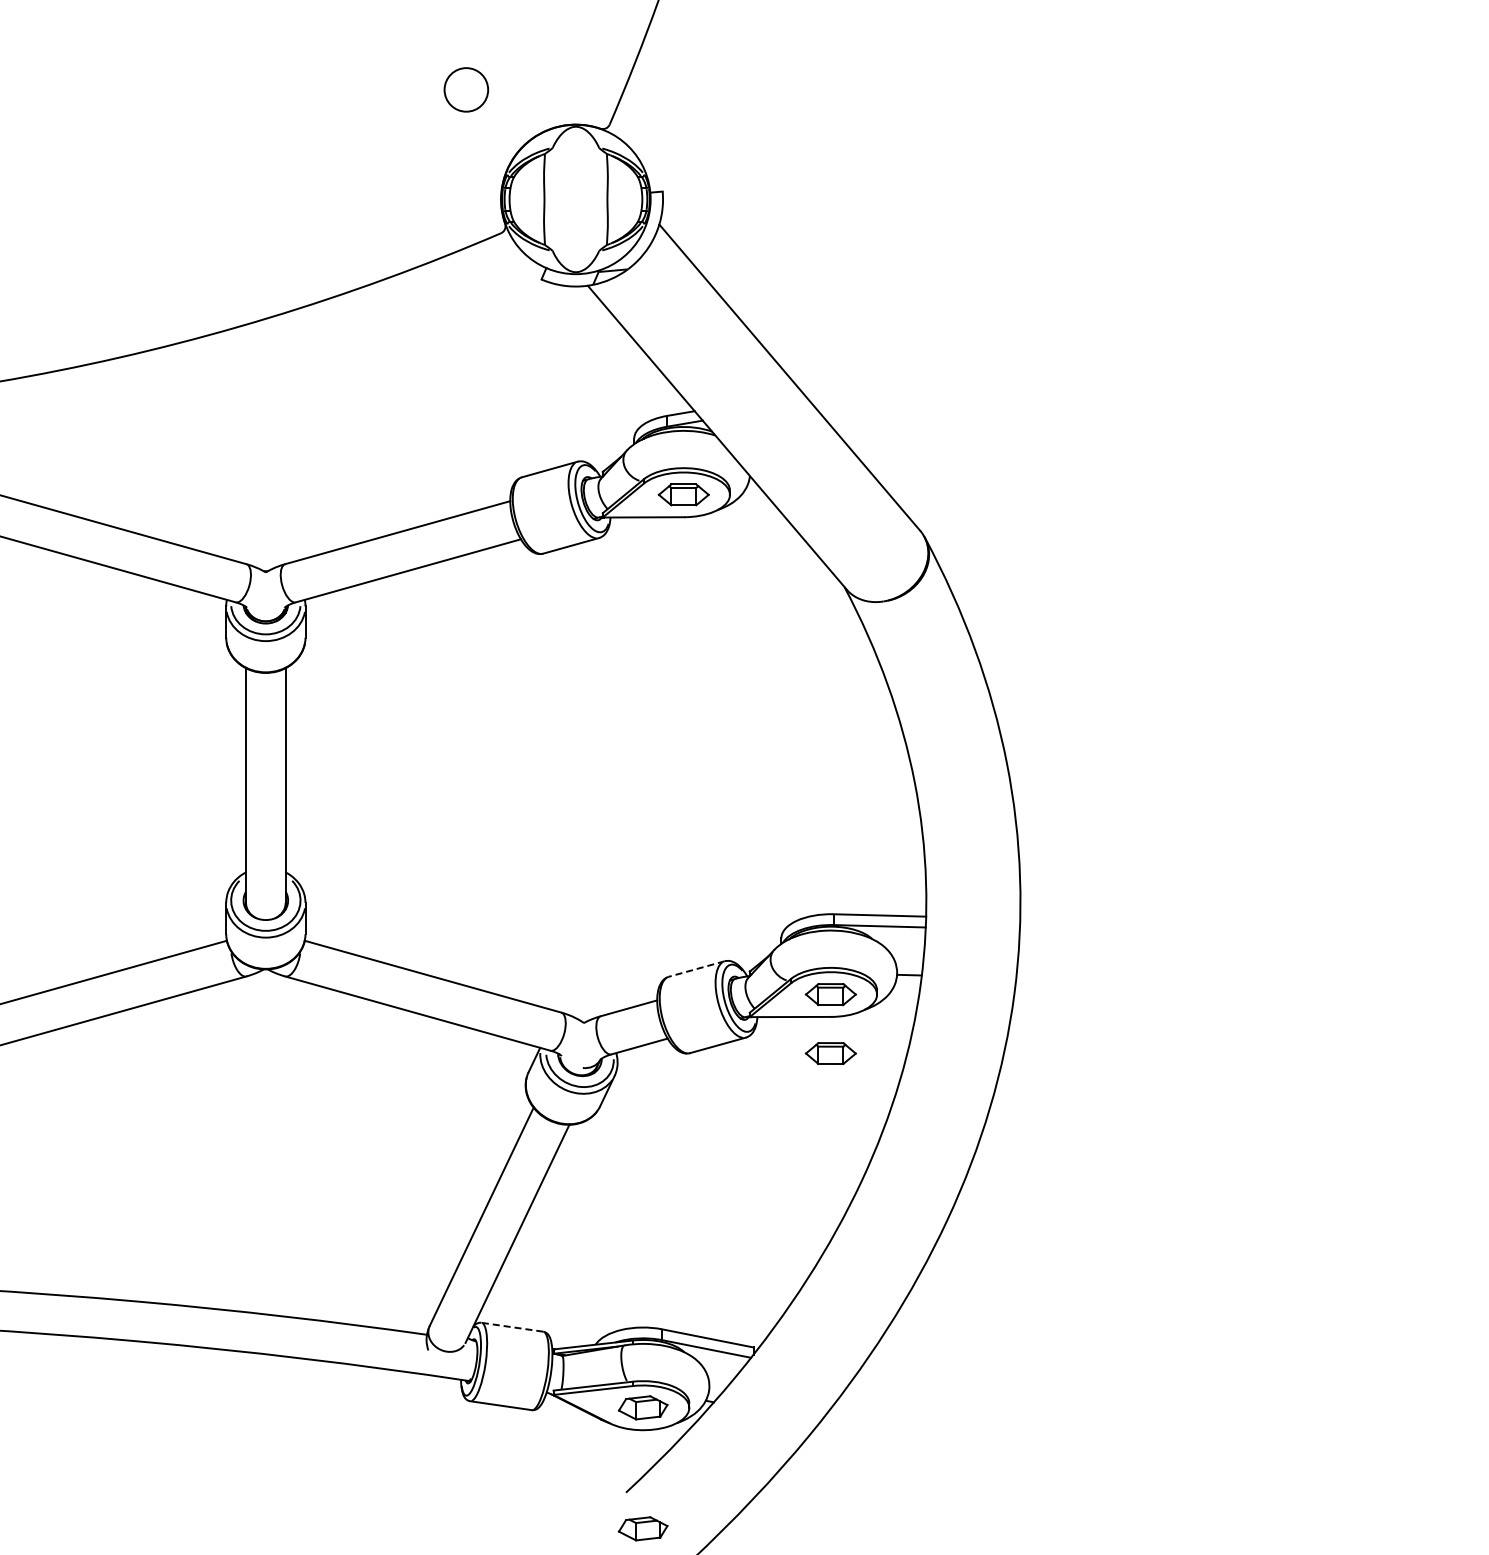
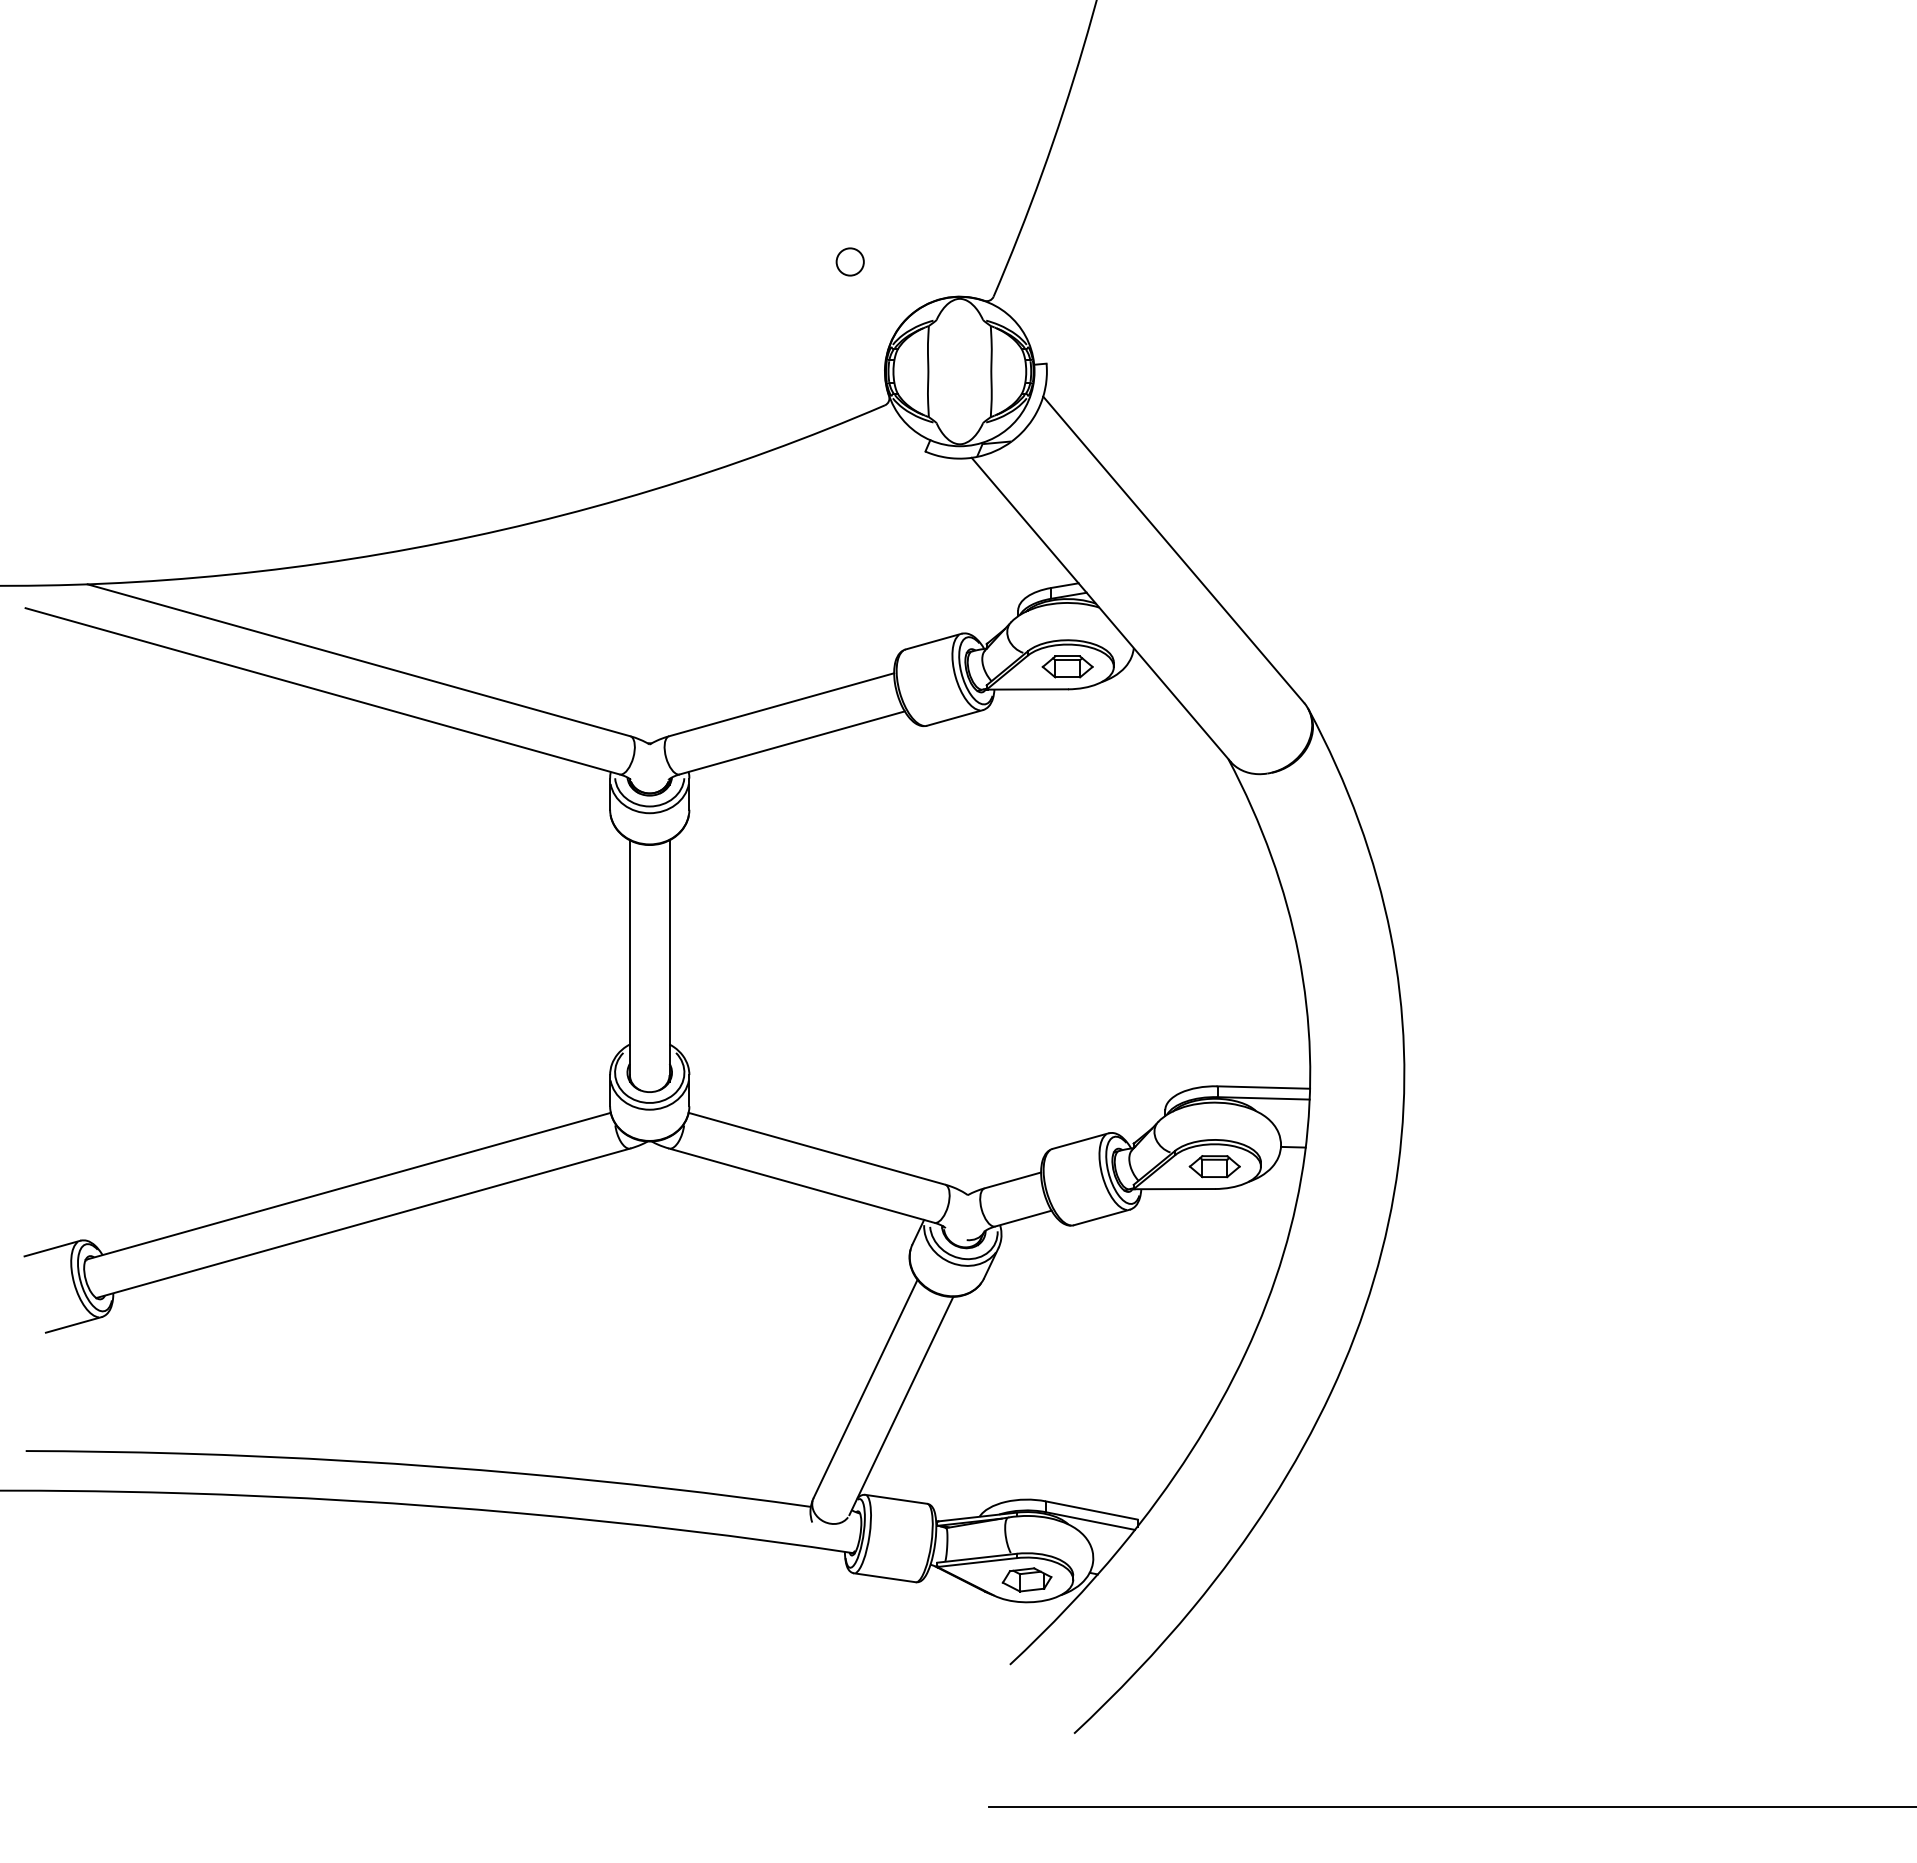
circle: (465, 89) -> (849, 261), size x0.62
line: (696, 969) -> (1080, 1141), dashed -> solid
part: (830, 1053) -> (1214, 1225), removed
line: (511, 1327) -> (895, 1499), dashed -> solid
part: (642, 1528) -> (1026, 1700), removed

